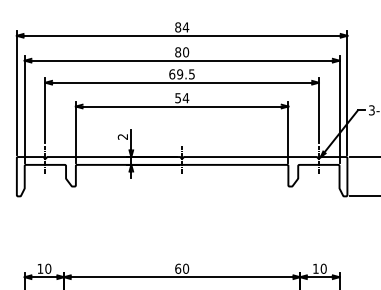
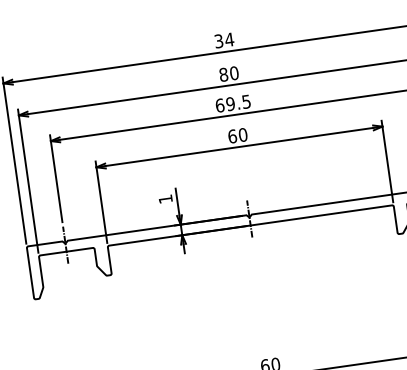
text: (178, 27) -> (219, 41), 84 -> 34
text: (182, 98) -> (238, 136), 54 -> 60
text: (122, 136) -> (164, 198), 2 -> 1

